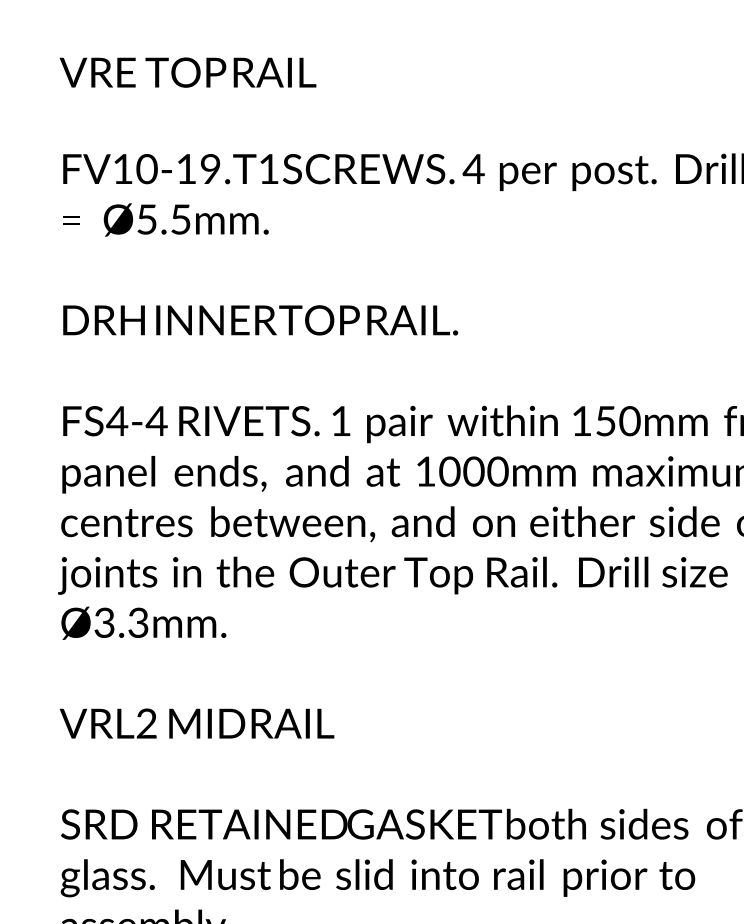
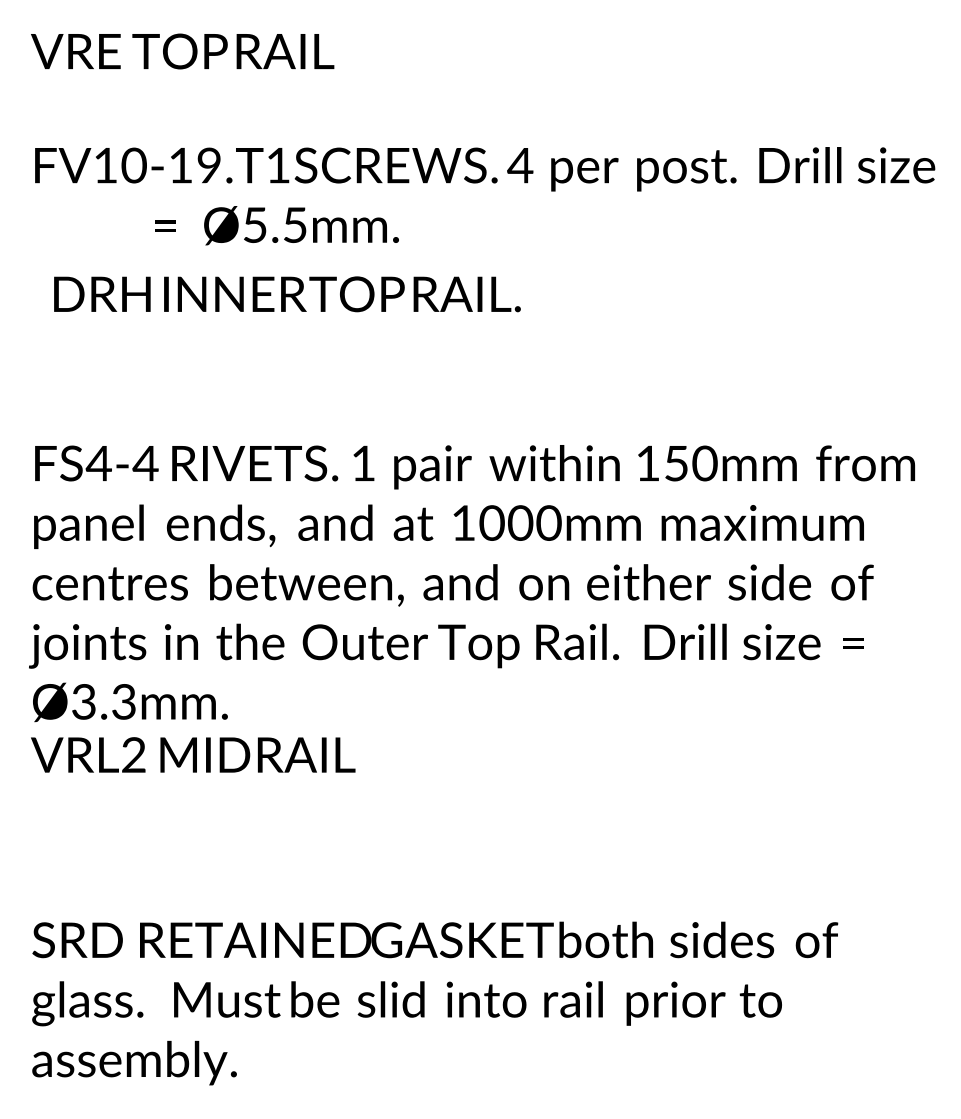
text: (165, 219) -> (276, 225), moved
text: (260, 320) -> (287, 294), moved
text: (197, 723) -> (193, 754), moved

